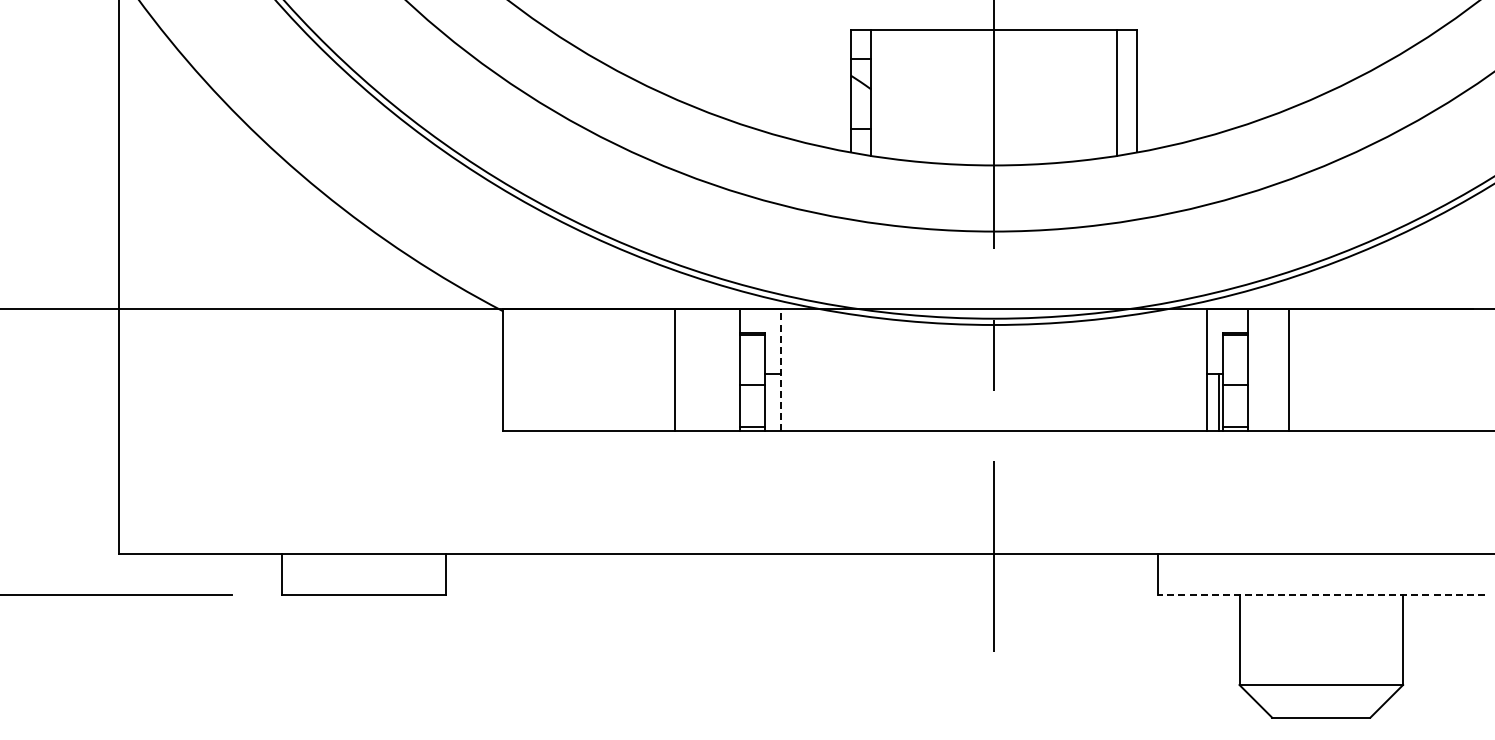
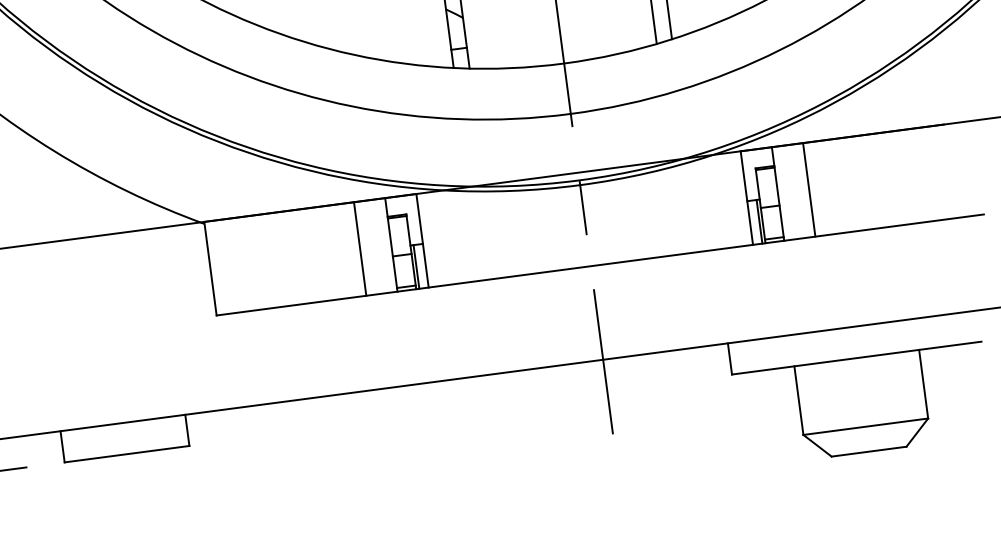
line: (674, 369) -> (360, 248), moved
line: (781, 369) -> (422, 240), dashed -> solid
line: (769, 402) -> (416, 266), added
line: (1321, 594) -> (856, 357), dashed -> solid

